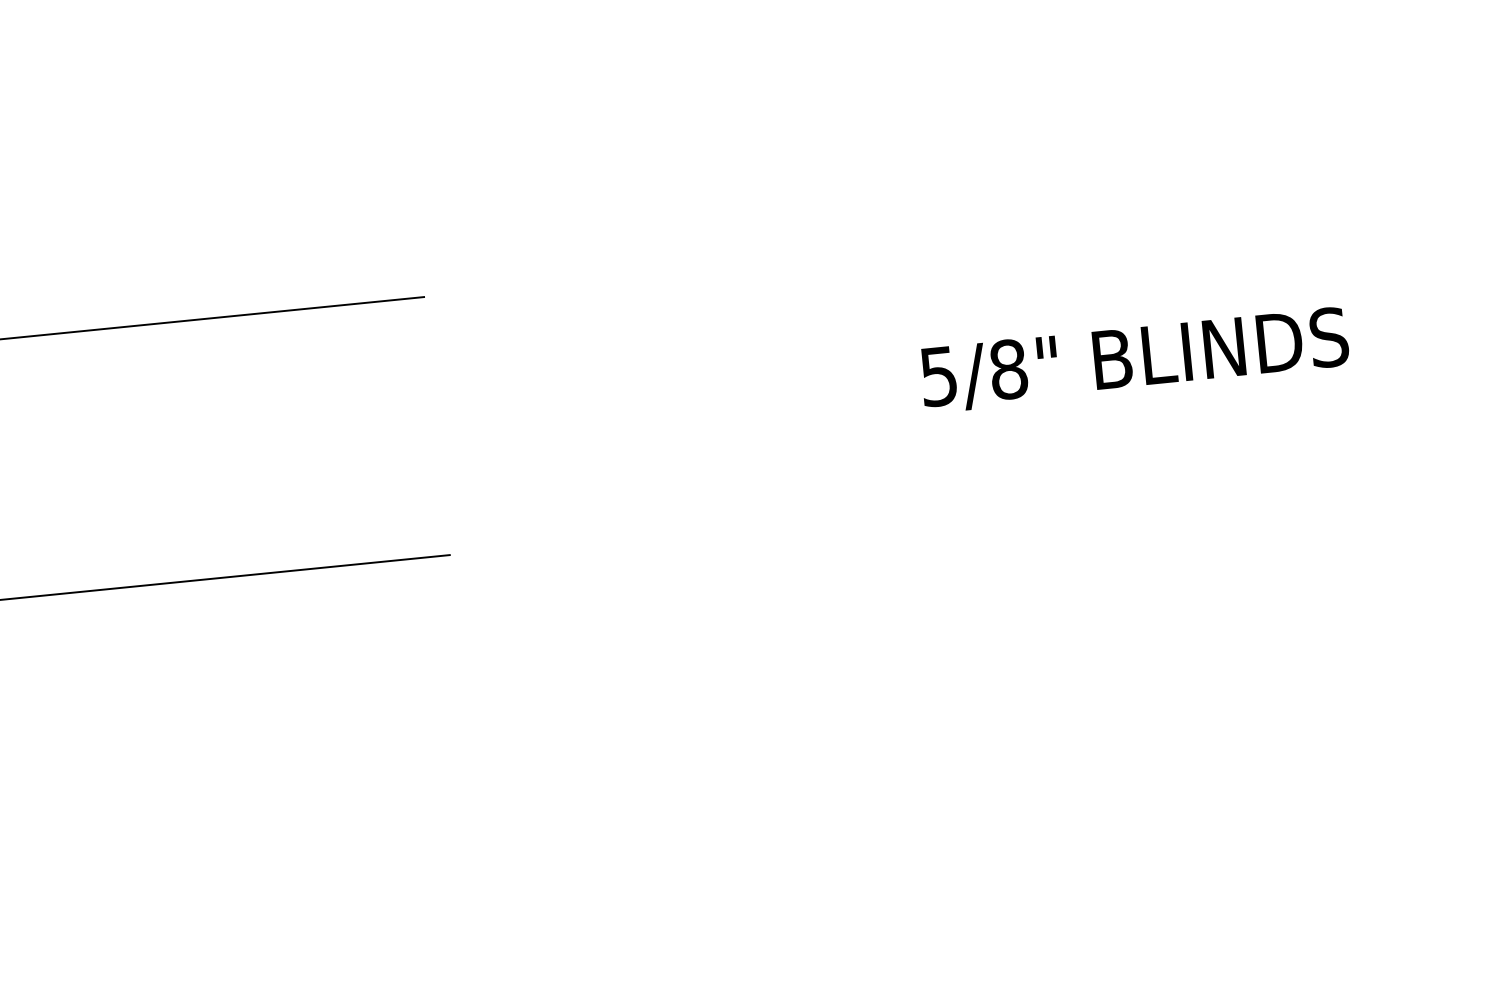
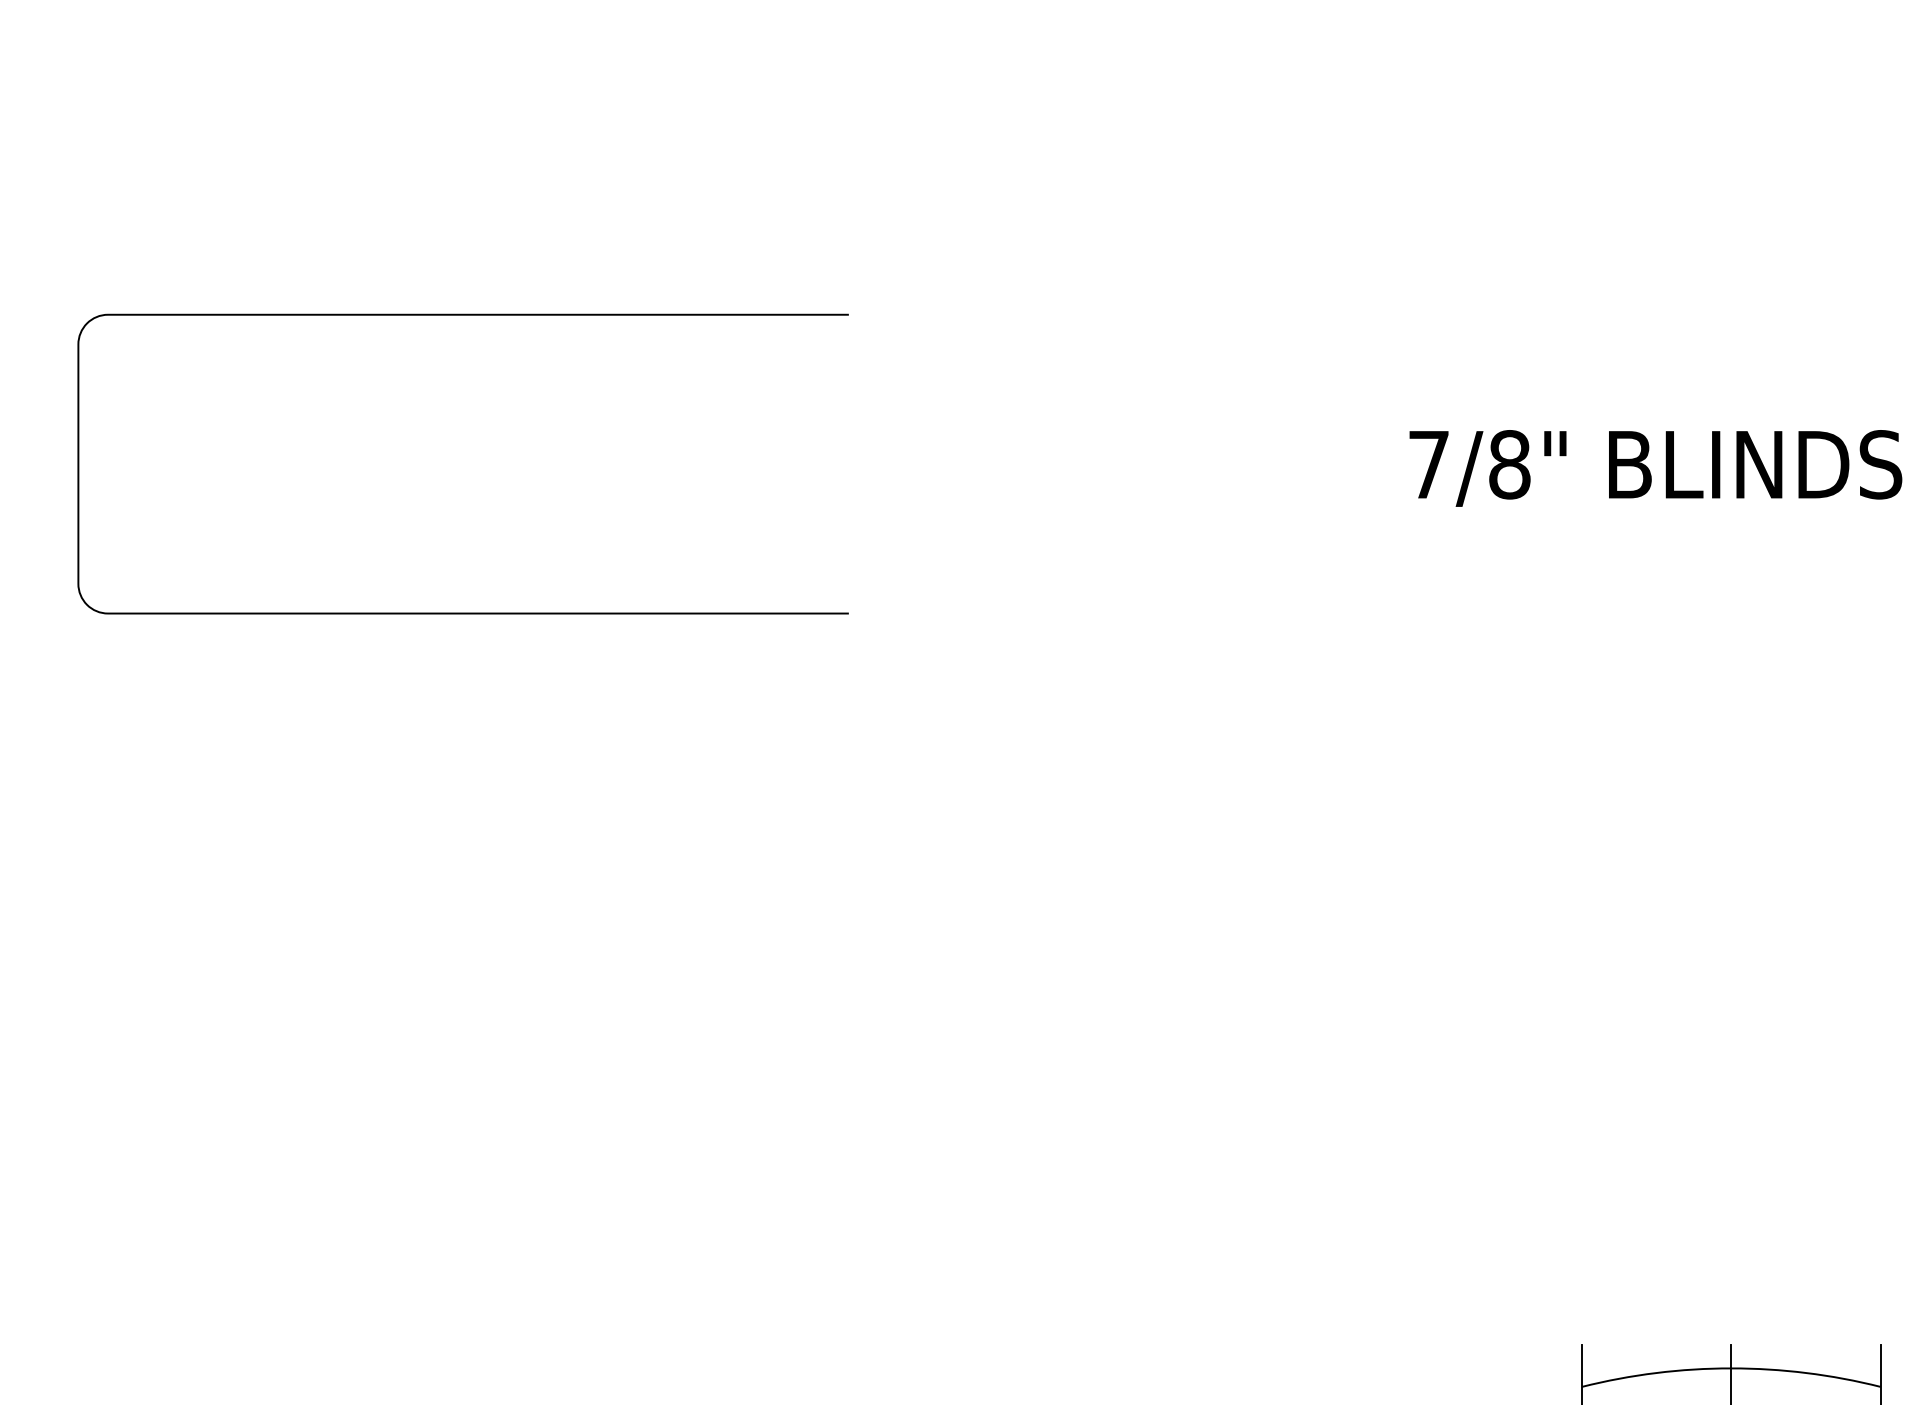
text: (938, 377) -> (1428, 465), 5/8" -> 7/8"

